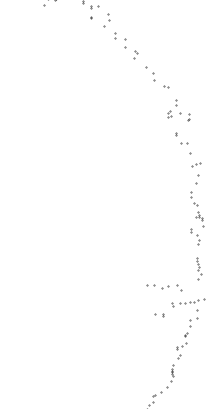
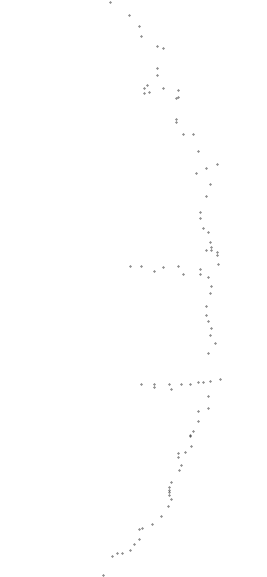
part: (178, 110) -> (160, 83), moved
part: (195, 164) -> (205, 168), size x1.67
part: (198, 268) -> (210, 330), size x1.43
part: (164, 287) -> (157, 269), moved
part: (159, 315) -> (148, 386), moved

